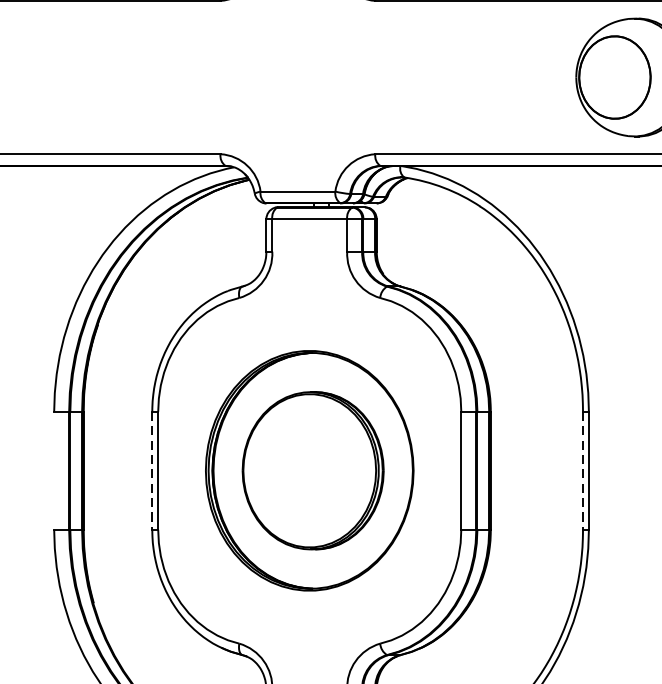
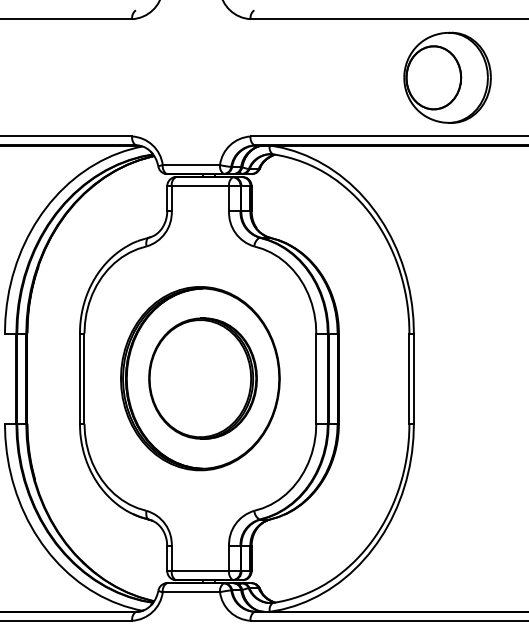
line: (151, 471) -> (79, 379), dashed -> solid
line: (583, 471) -> (409, 379), dashed -> solid

